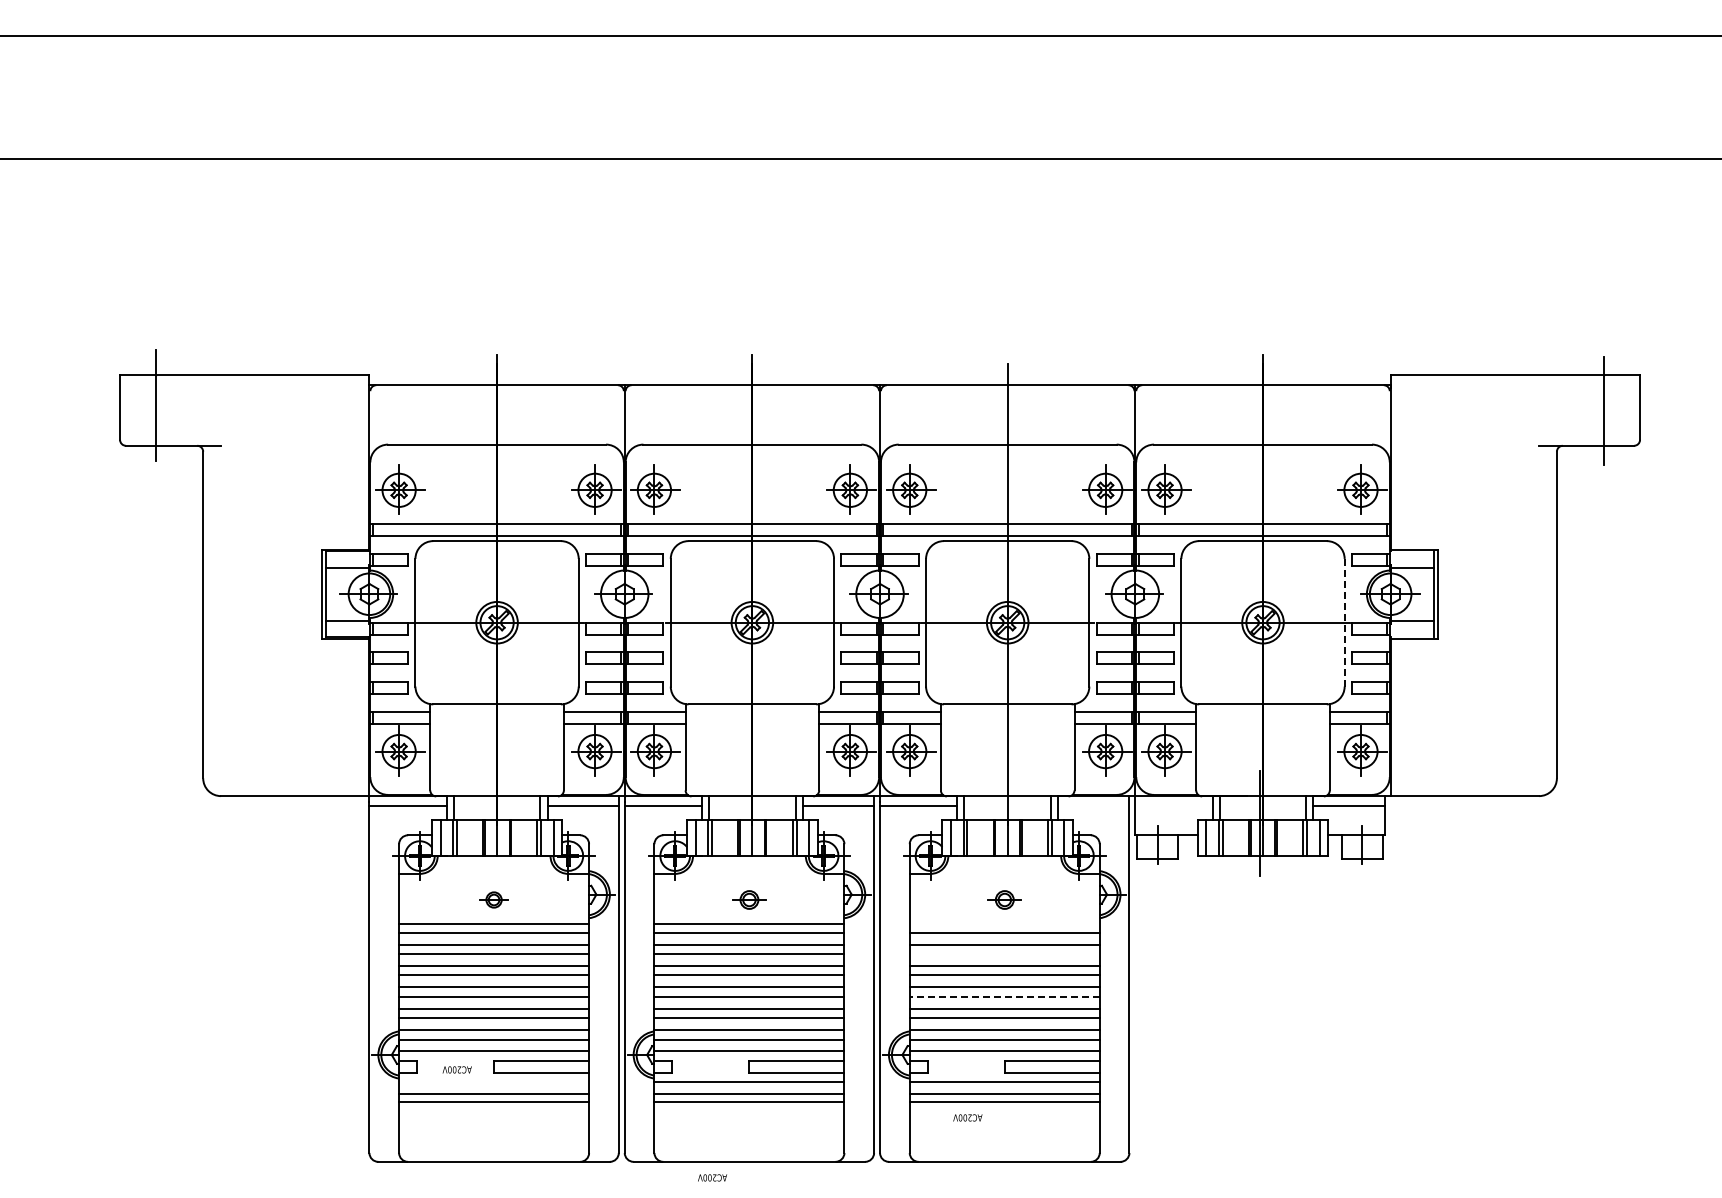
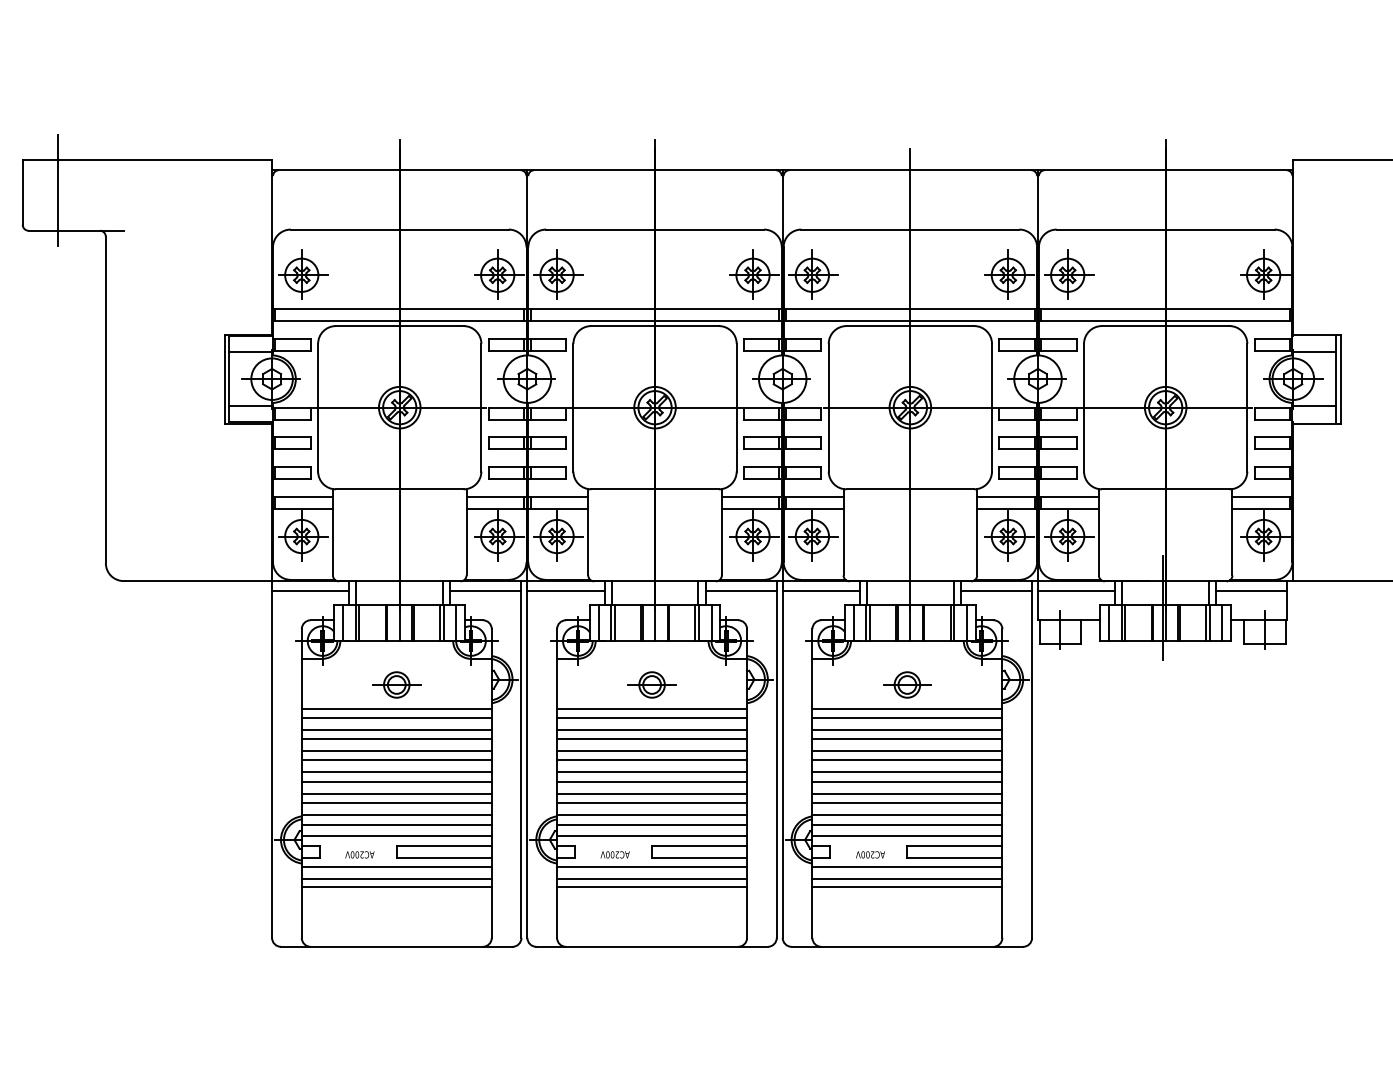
line: (1344, 622) -> (1247, 407), dashed -> solid
line: (1093, 805) -> (996, 590), added
line: (1173, 805) -> (1076, 590), added
part: (493, 899) -> (396, 684), size x1.67
part: (749, 899) -> (652, 684), size x1.43
part: (1004, 899) -> (907, 684), size x1.43
line: (1004, 924) -> (907, 709), added
line: (1004, 954) -> (907, 739), added
line: (1004, 996) -> (907, 781), dashed -> solid
line: (494, 1082) -> (397, 867), added
text: (967, 1117) -> (870, 854), moved
text: (712, 1177) -> (615, 854), moved

